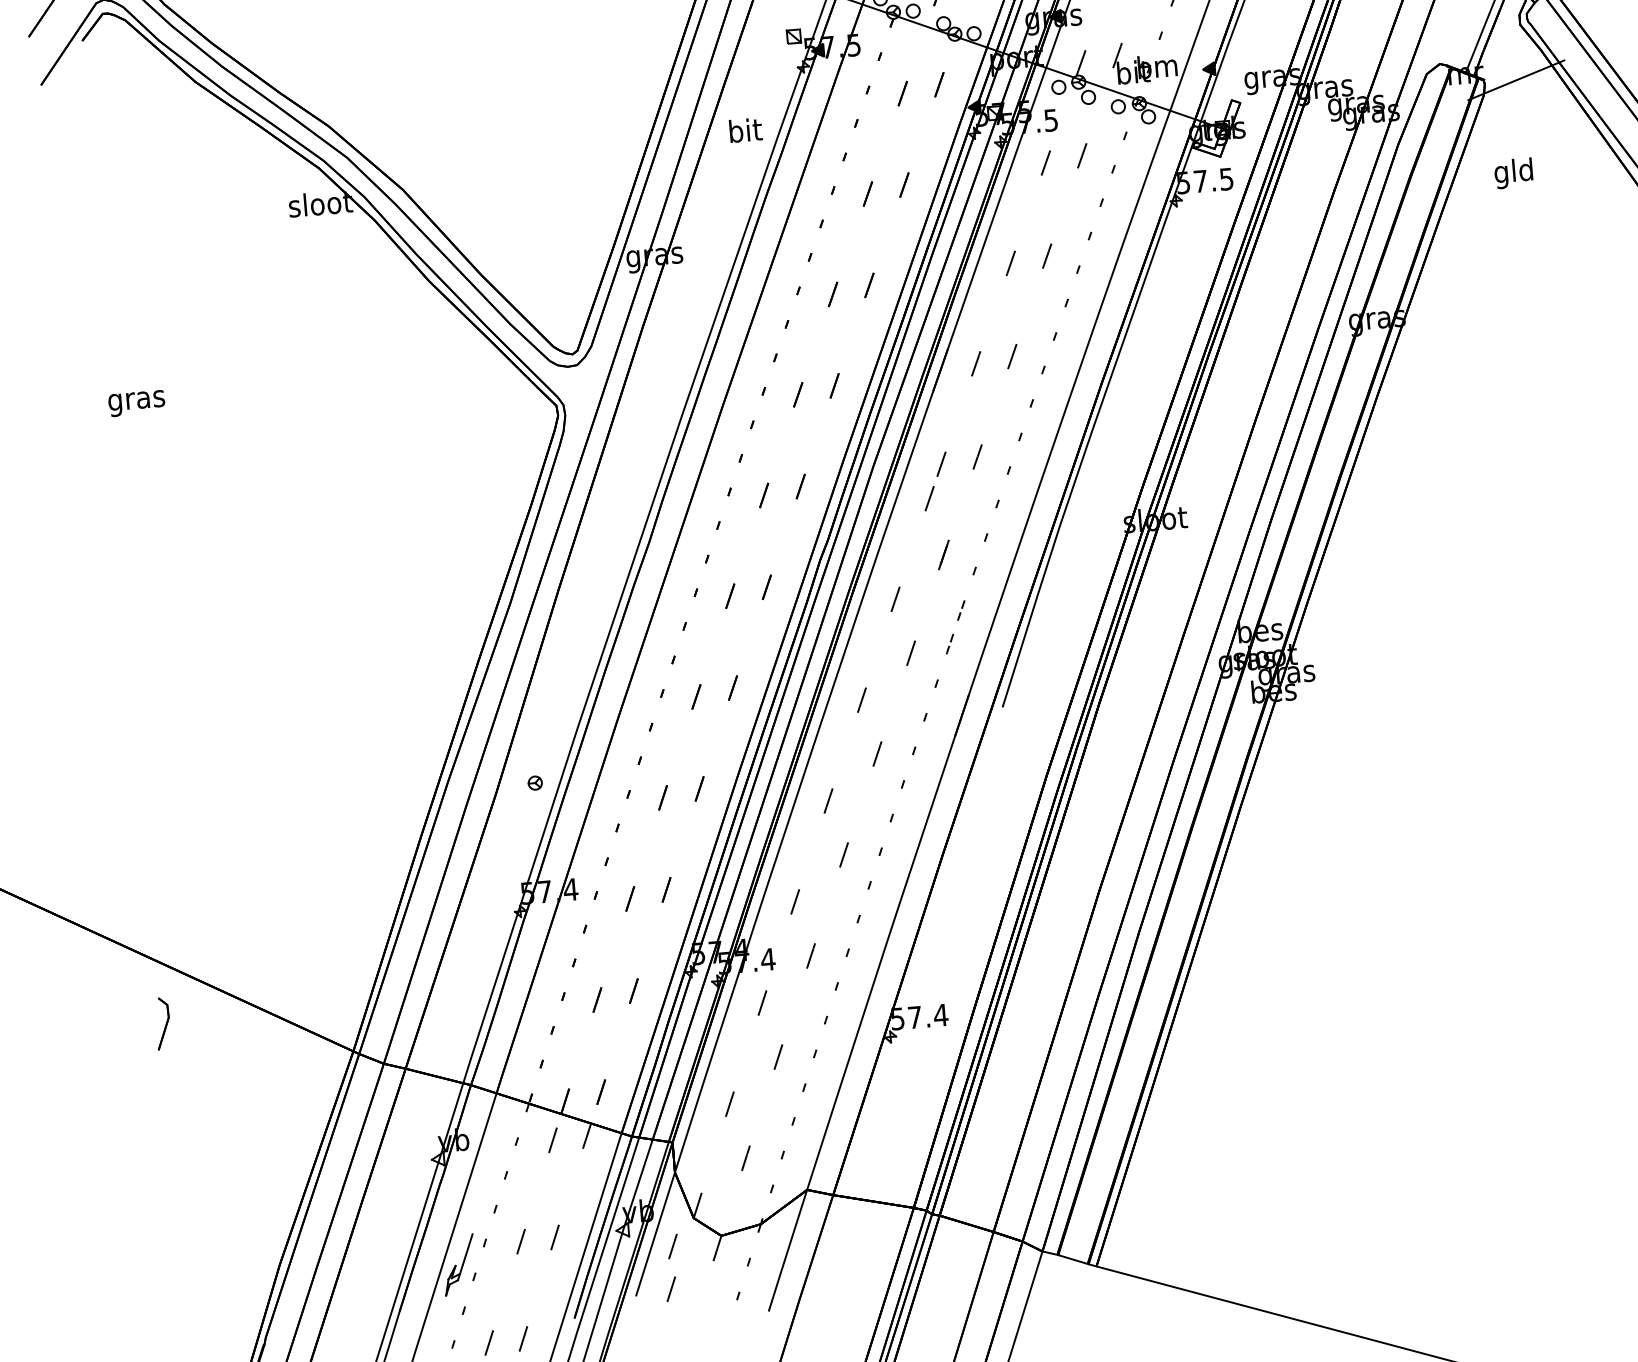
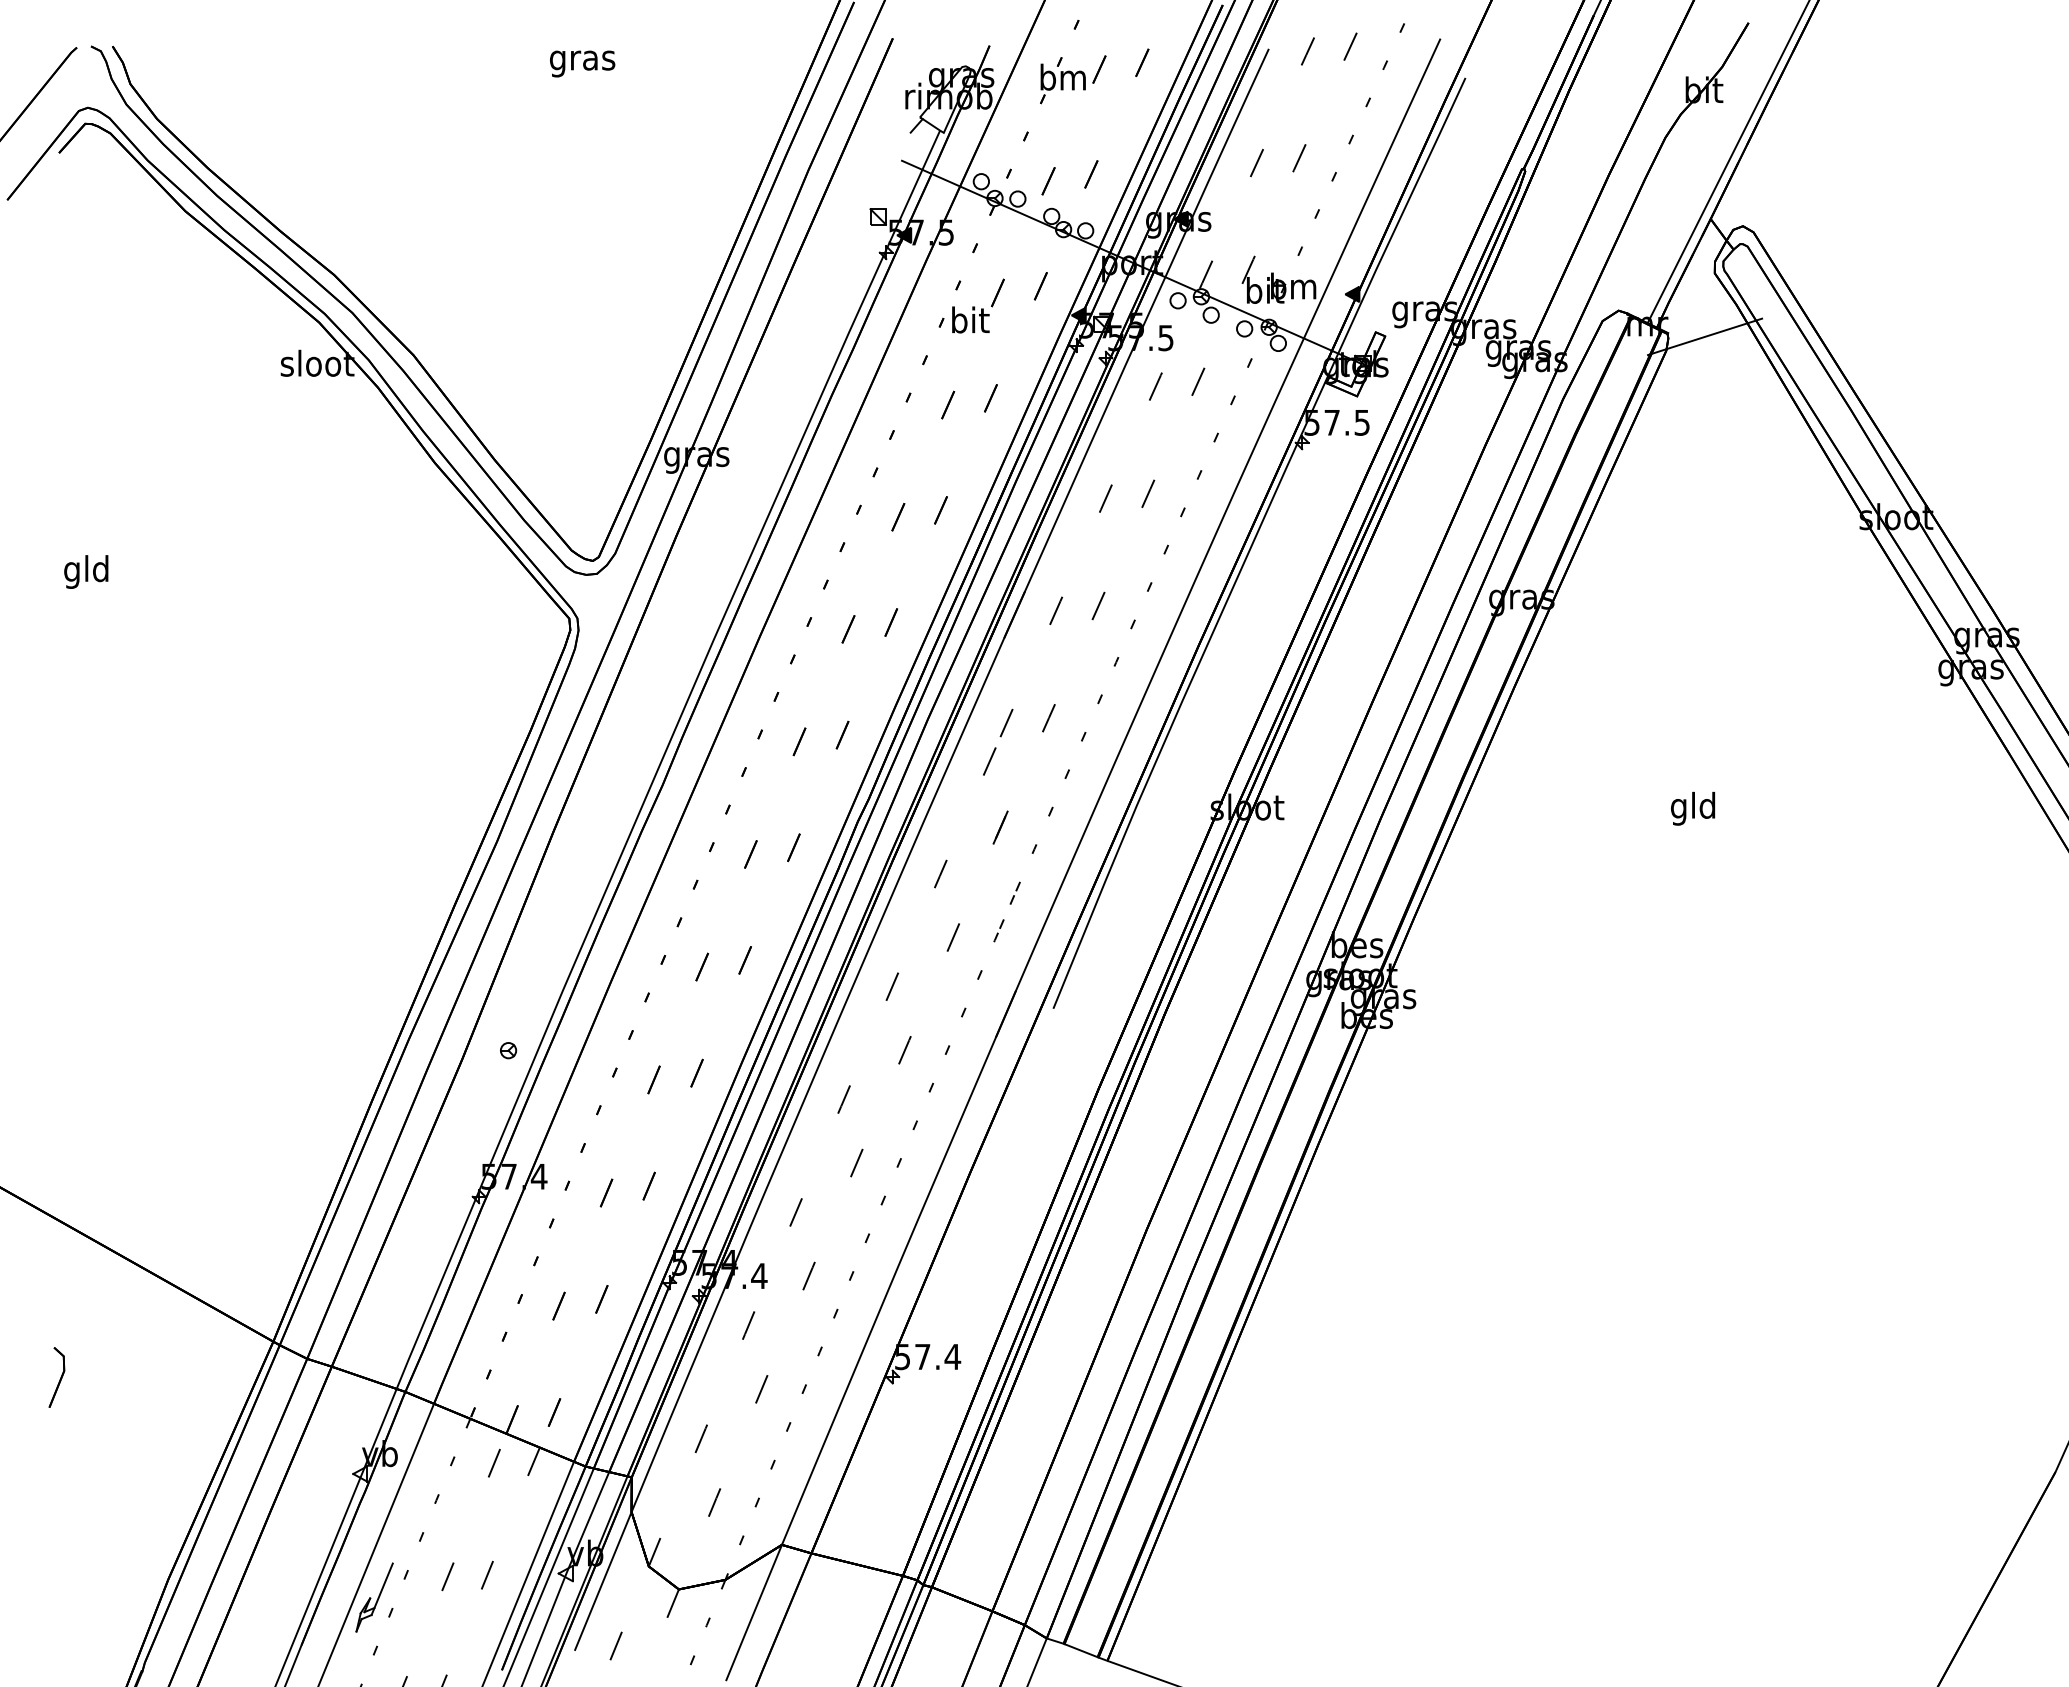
text: (745, 129) -> (970, 319), moved
text: (1514, 173) -> (1693, 808), moved
text: (136, 400) -> (86, 571), gras -> gld
part: (162, 1023) -> (56, 1377), moved
line: (672, 1246) -> (621, 1596), removed

